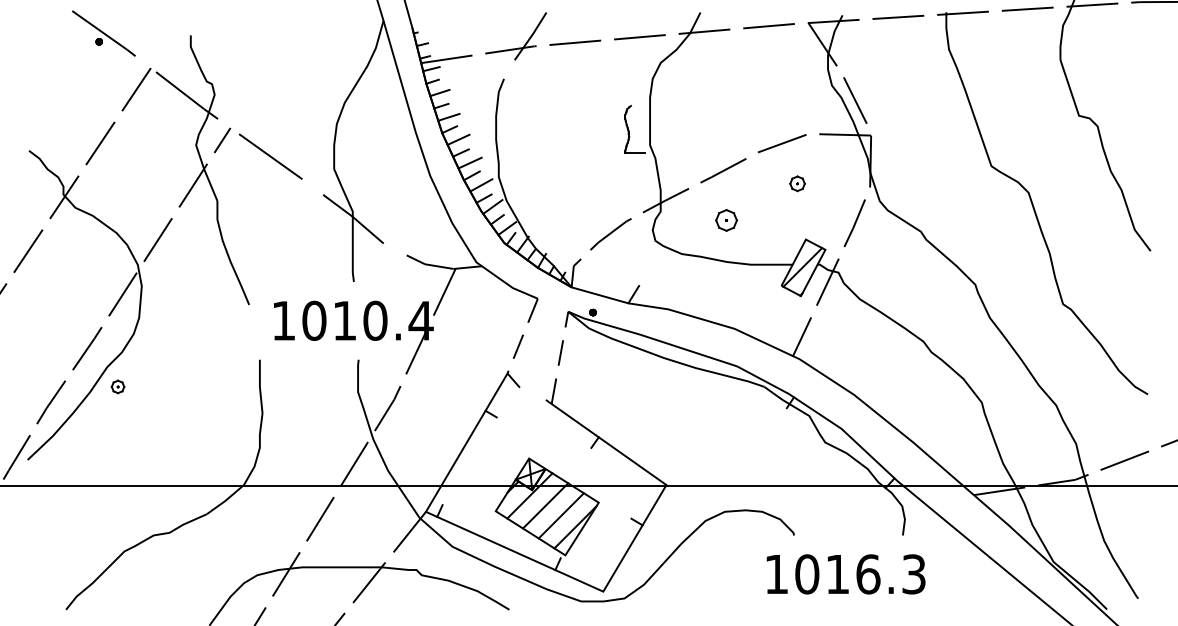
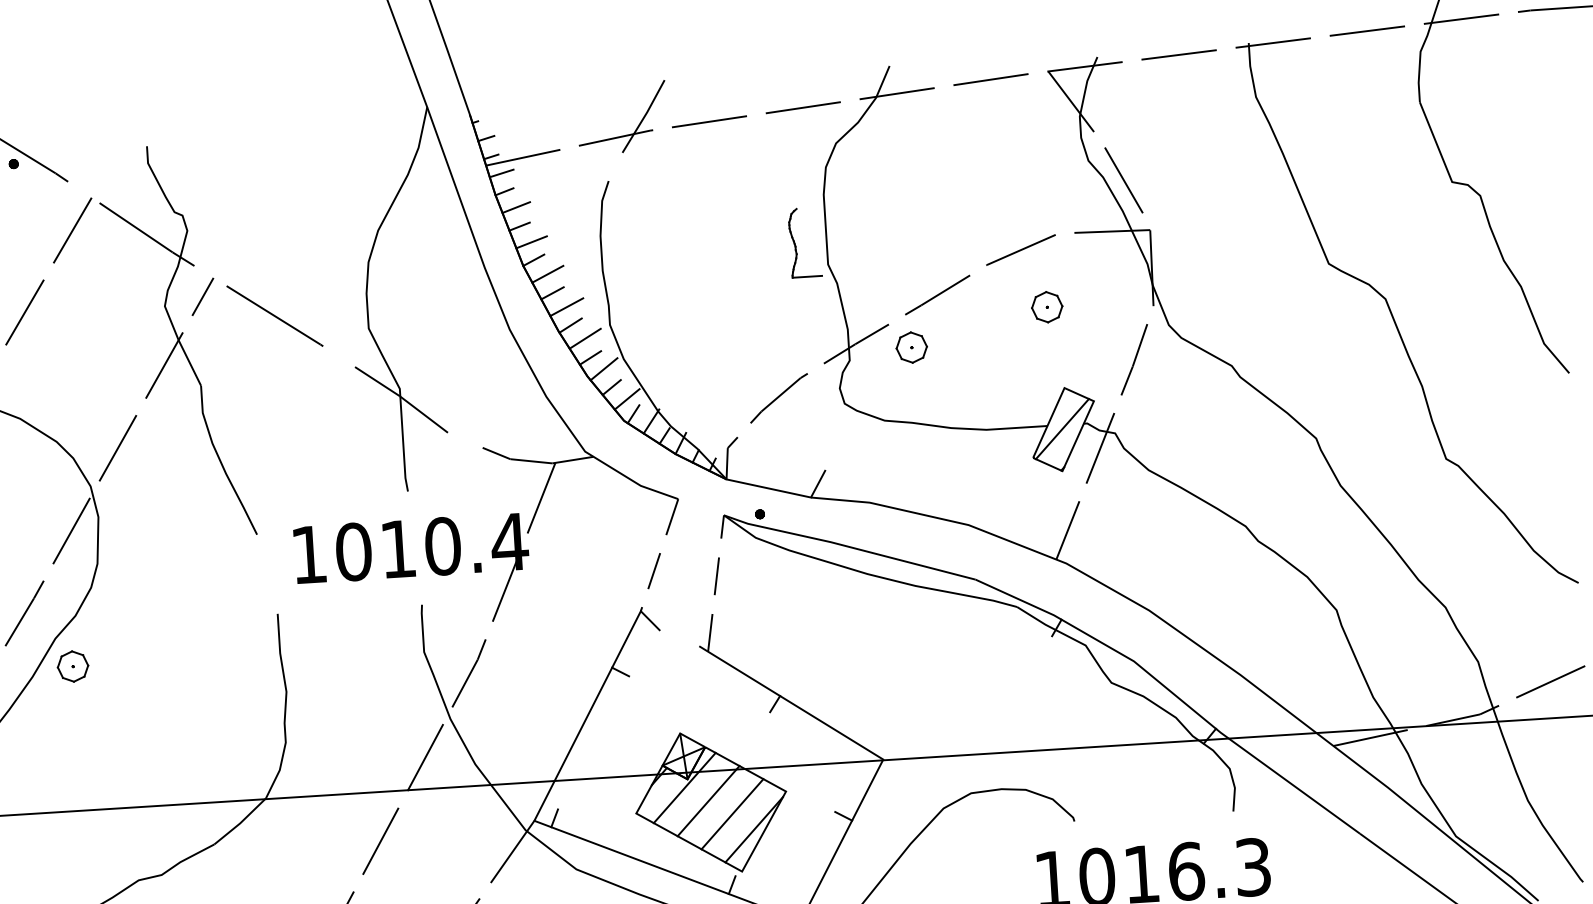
part: (797, 183) -> (1047, 306), size x1.43
part: (726, 220) -> (911, 347), moved
part: (117, 386) -> (72, 666), size x1.67

